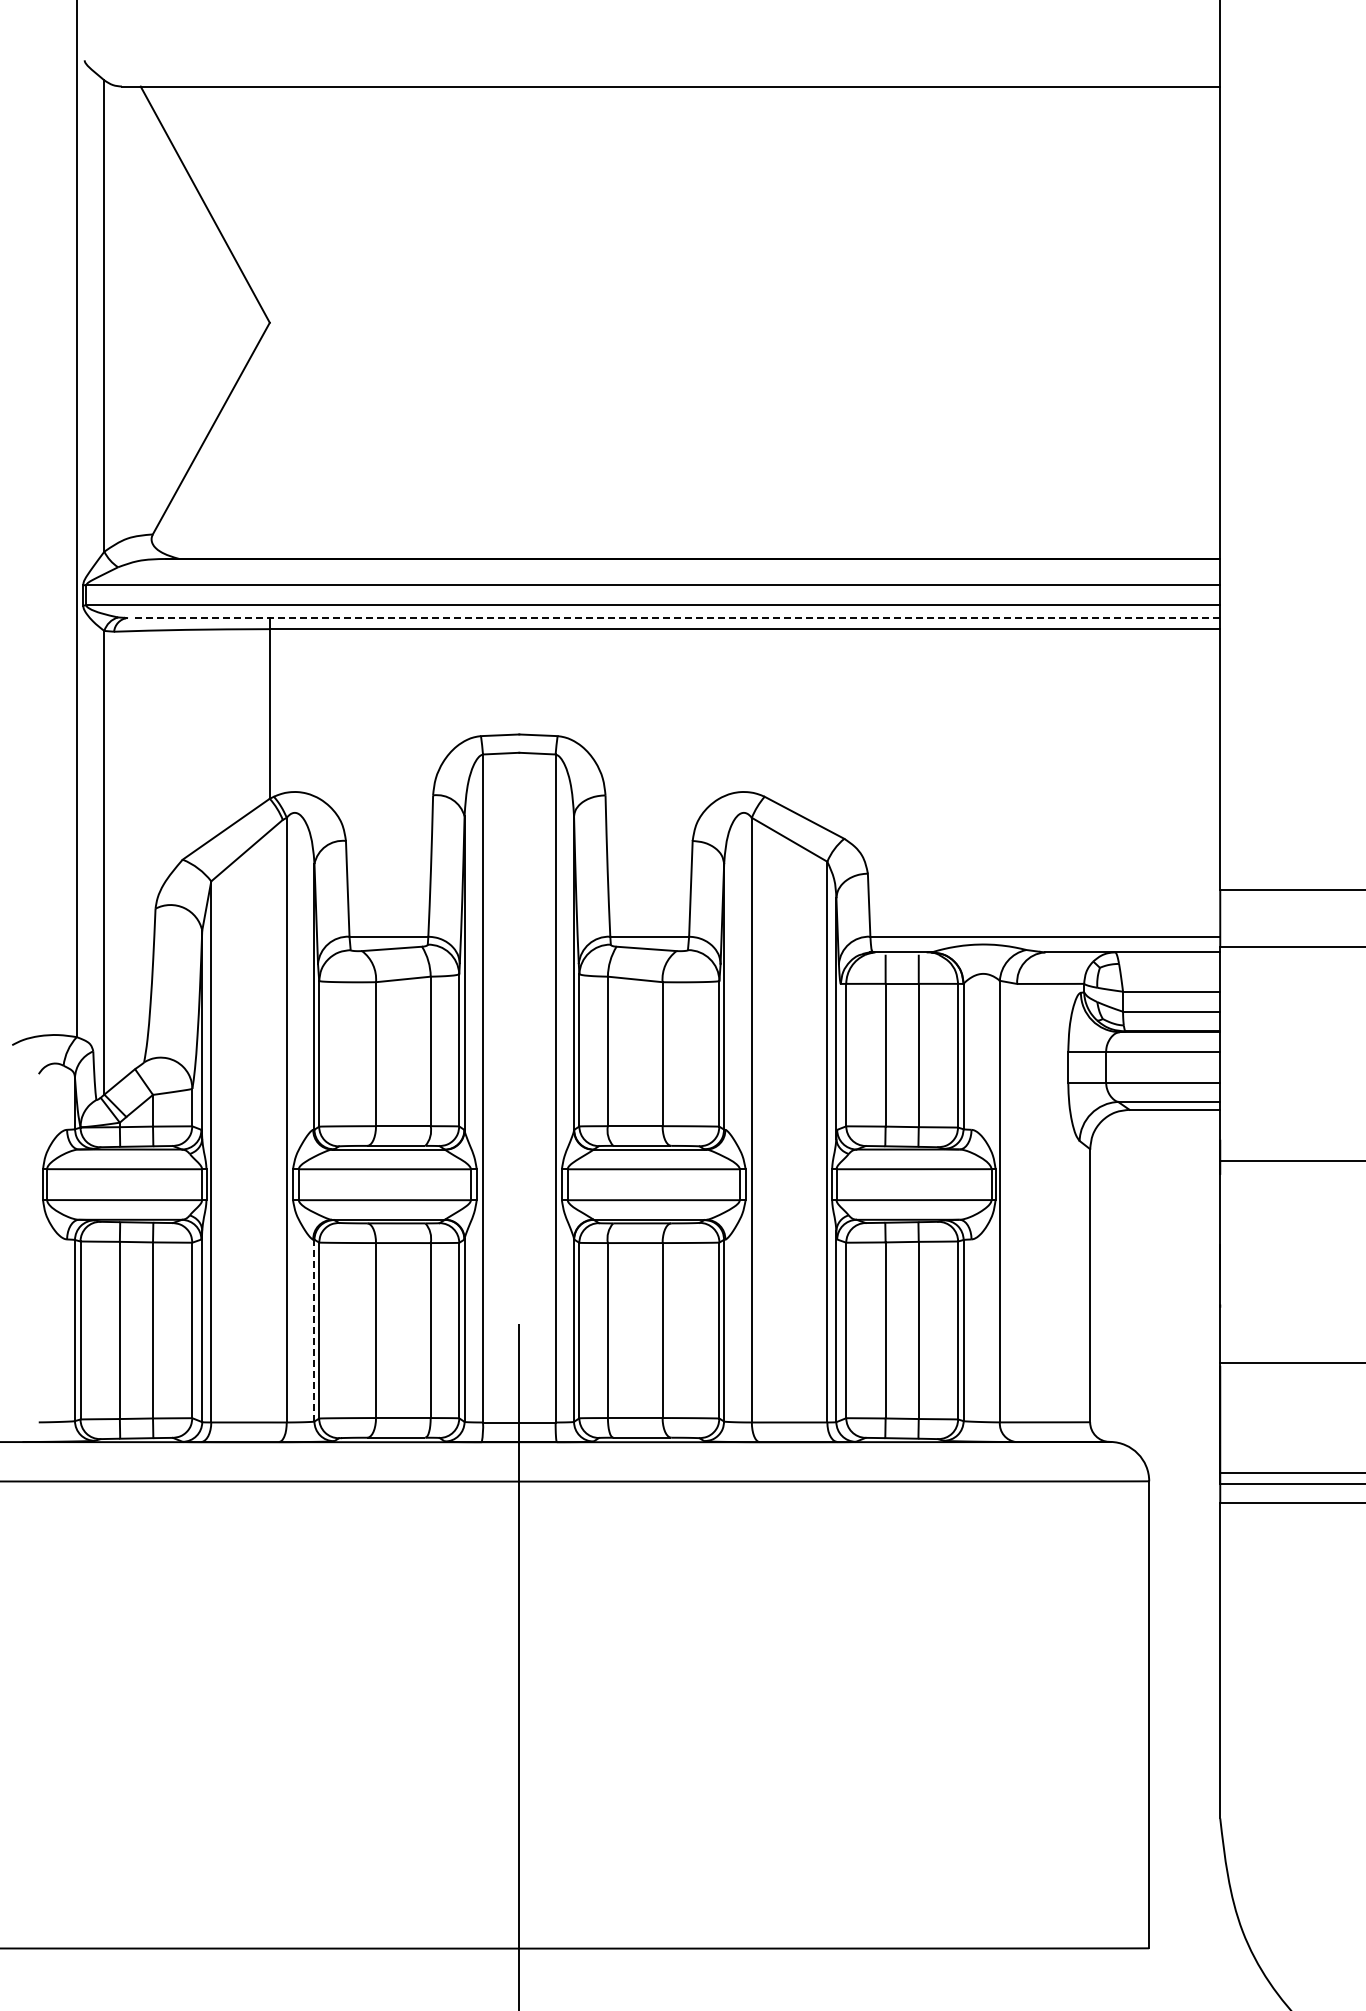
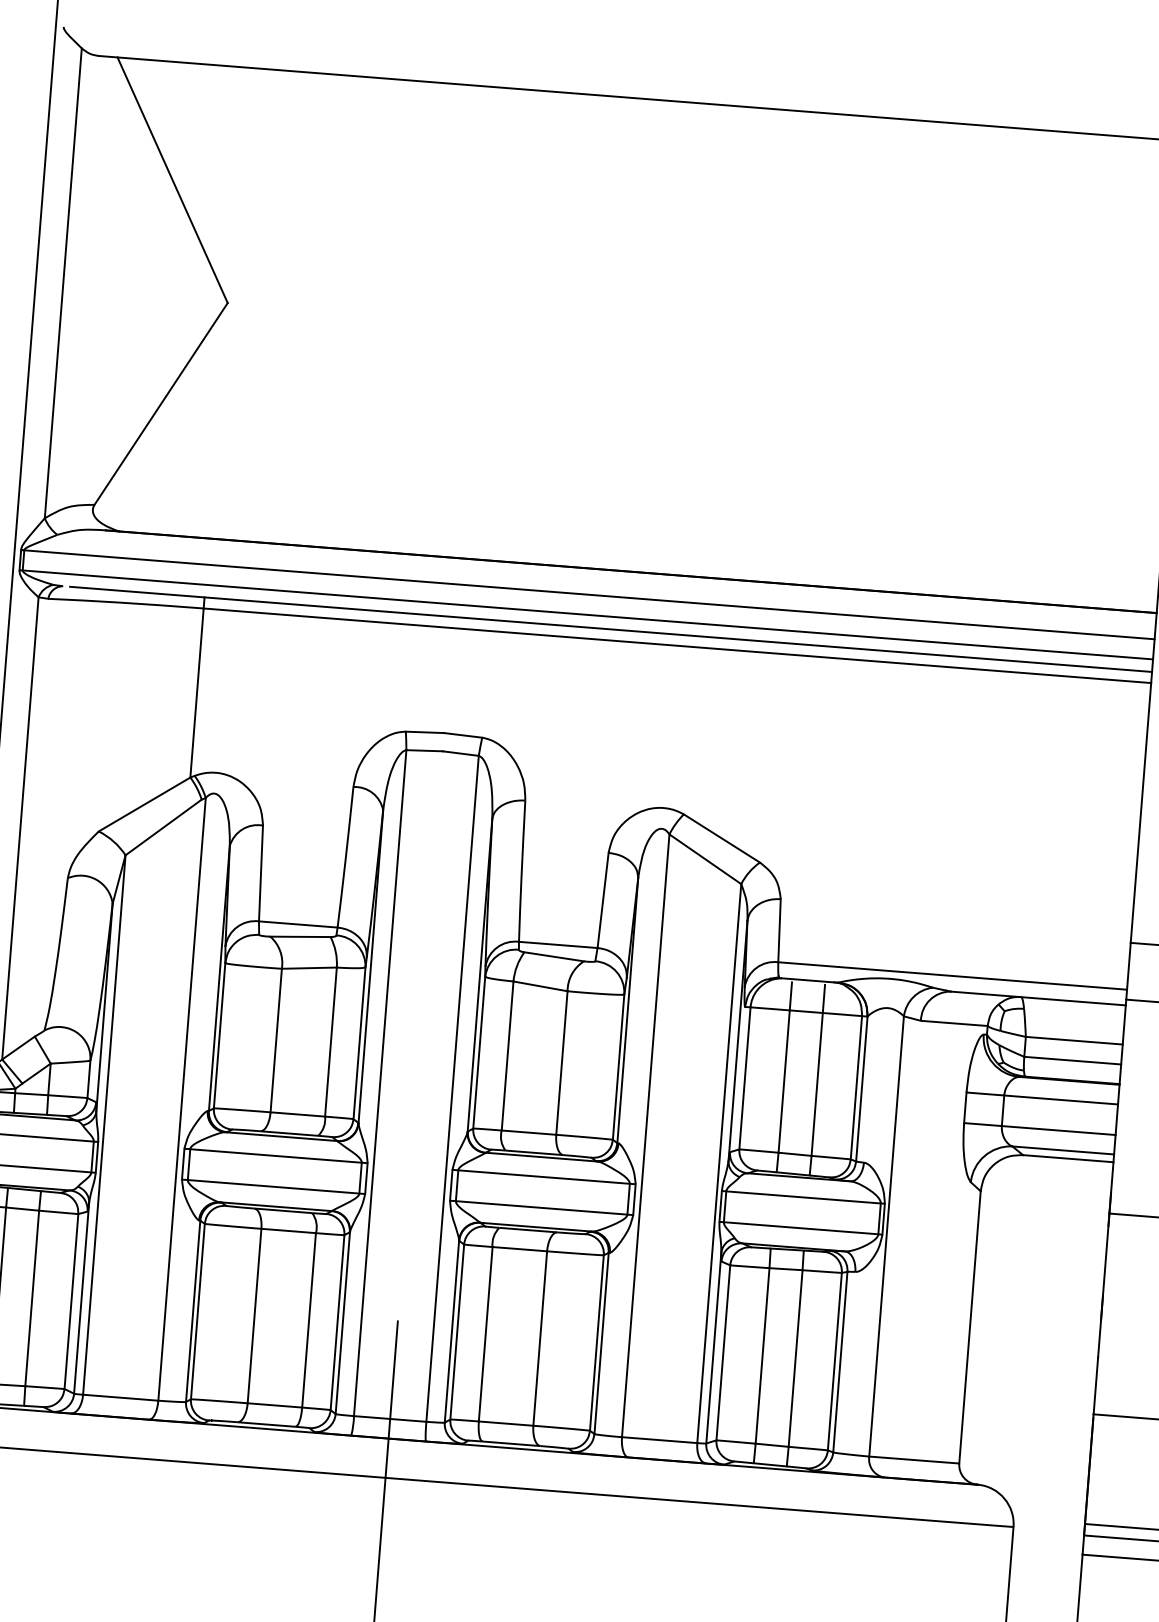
line: (677, 618) -> (610, 629), dashed -> solid
line: (314, 1330) -> (193, 1311), dashed -> solid

